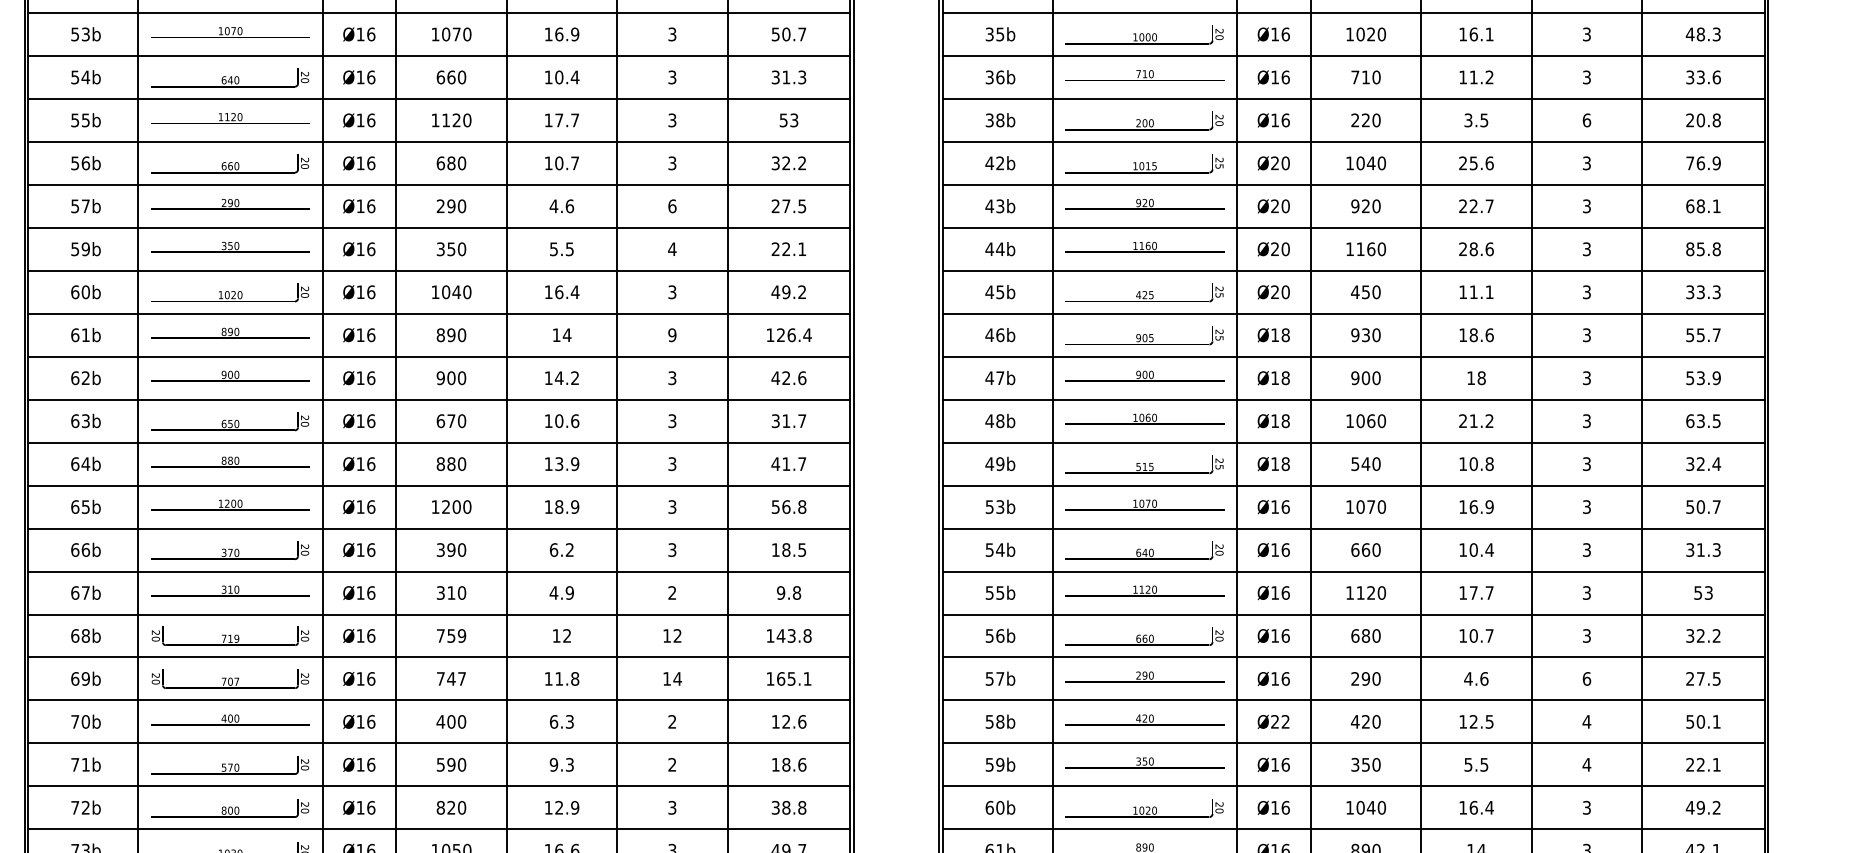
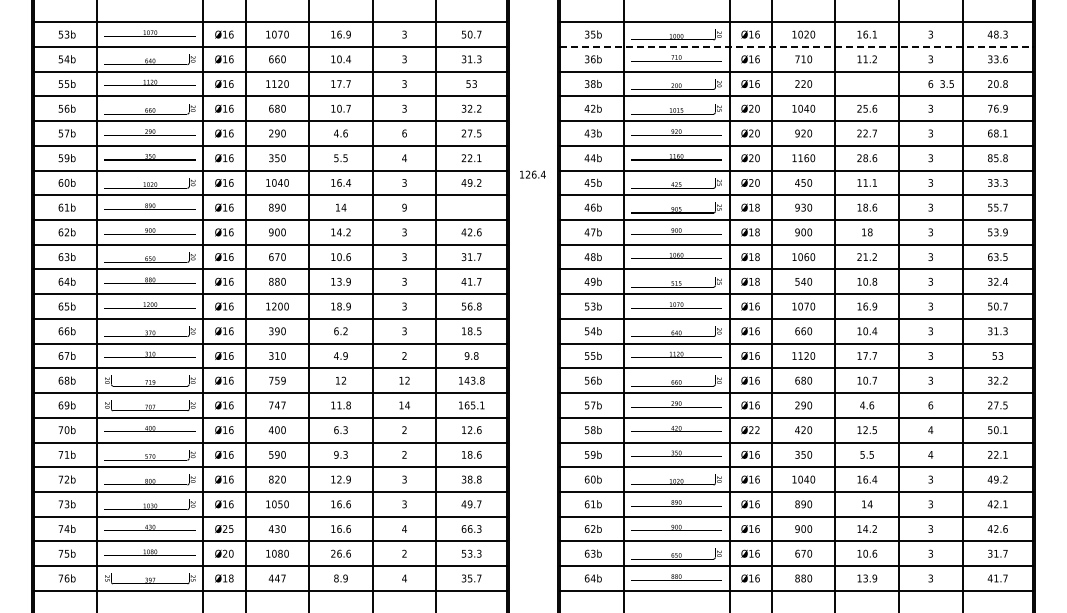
line: (1353, 56) -> (796, 47), solid -> dashed
text: (1475, 119) -> (946, 83), moved
text: (788, 334) -> (532, 174), moved

